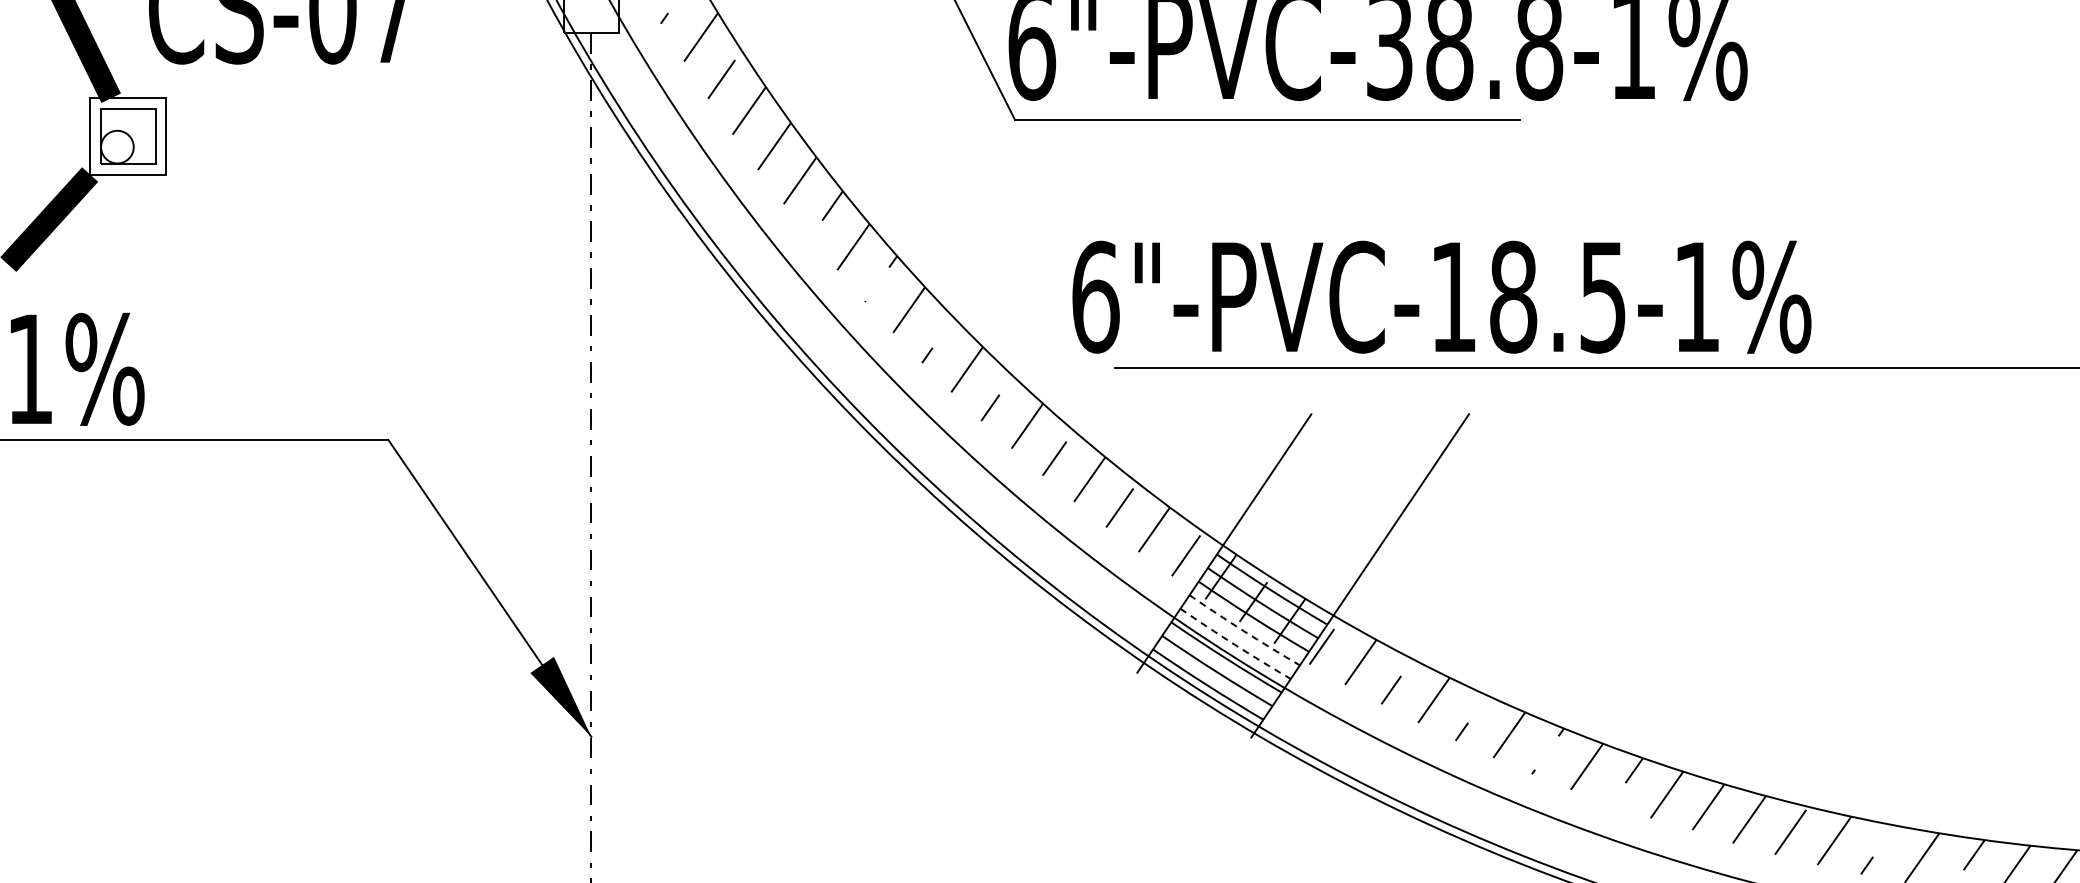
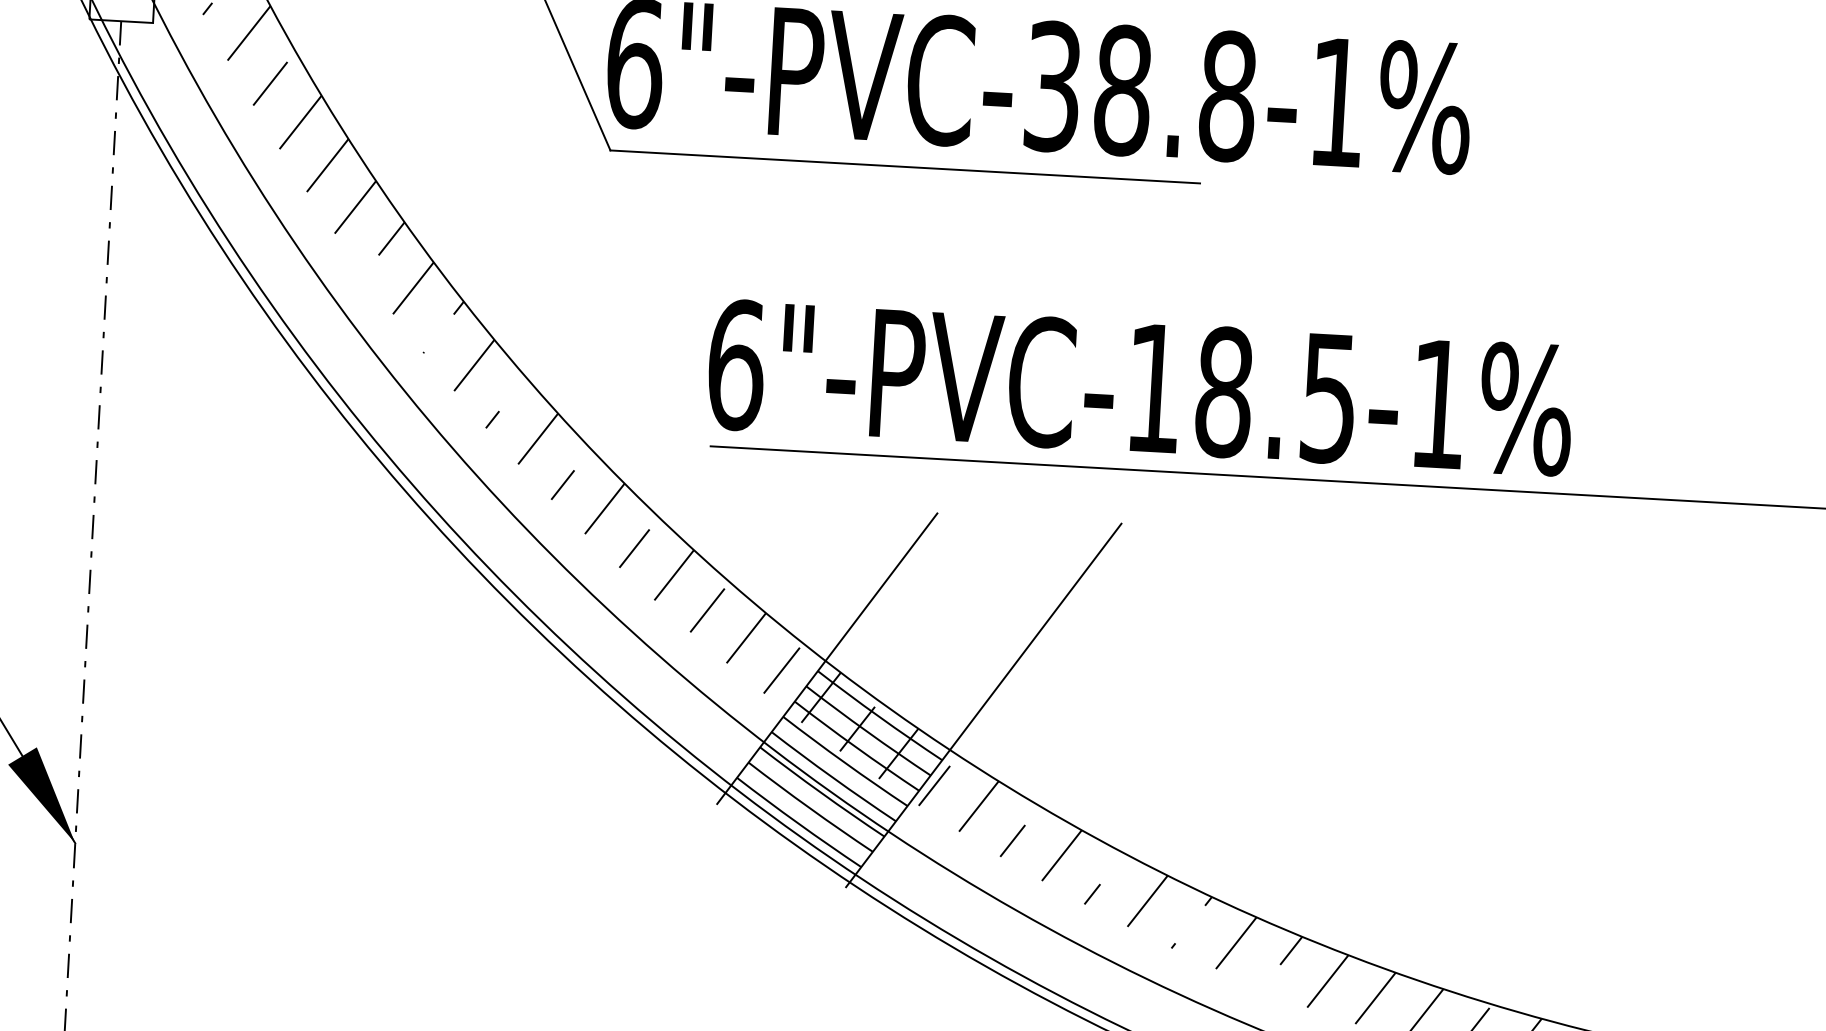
text: (1441, 296) -> (1140, 386), moved
arc: (1244, 631) -> (845, 762), dashed -> solid
arc: (1235, 644) -> (833, 777), dashed -> solid

